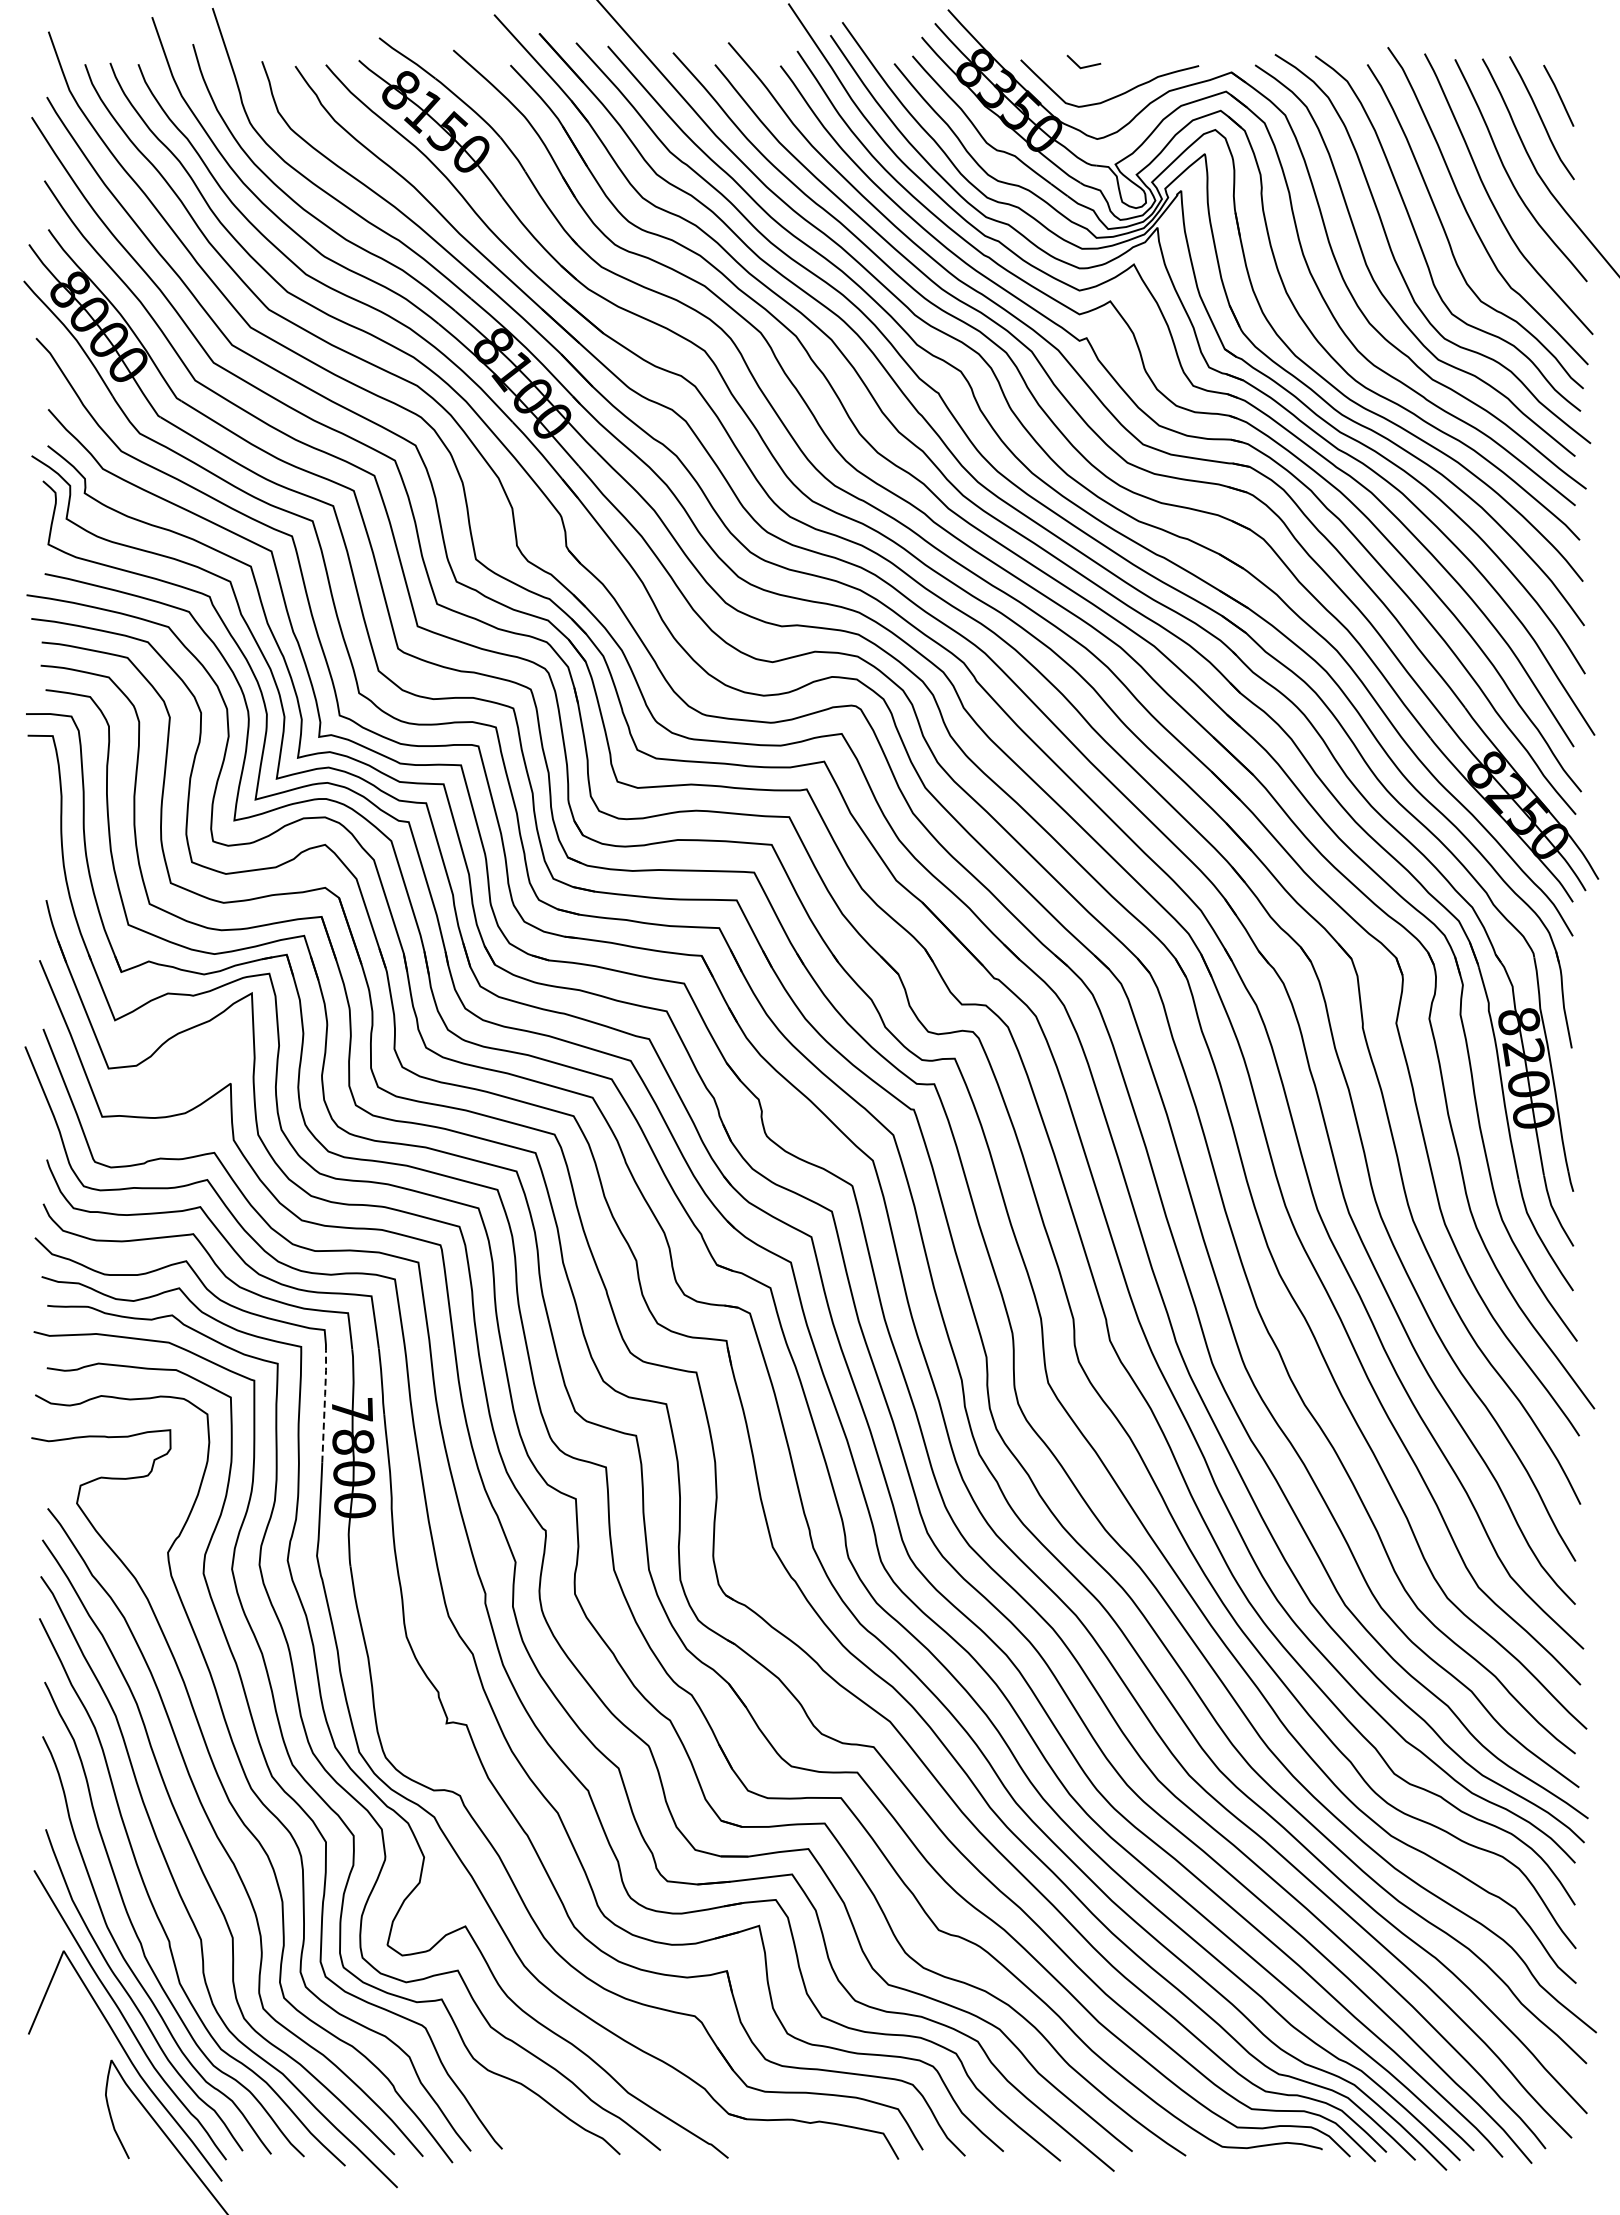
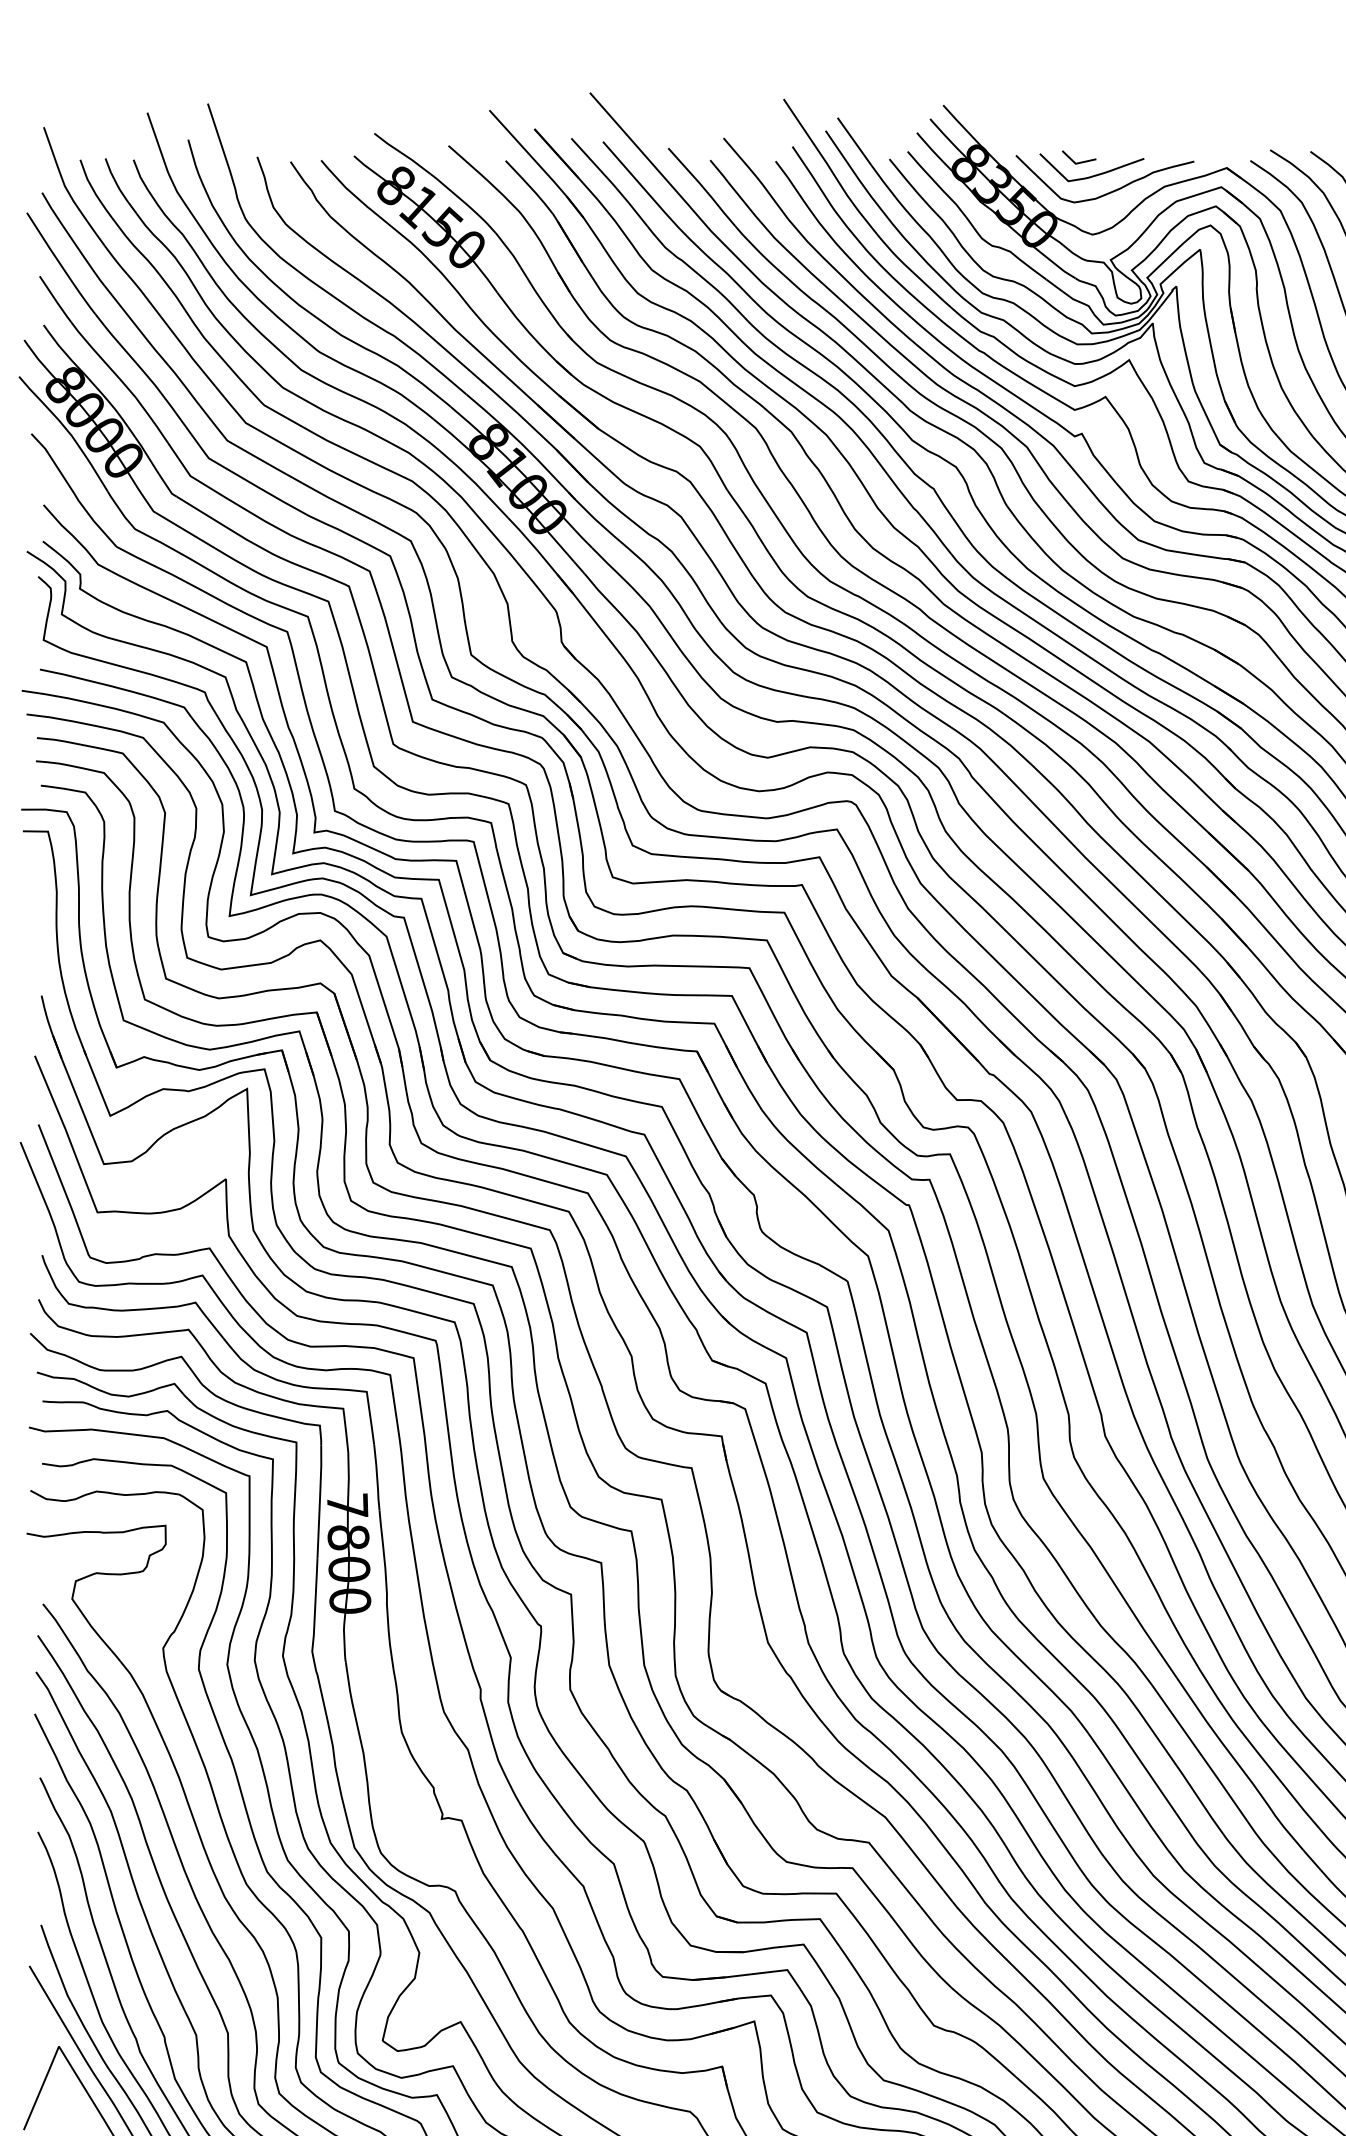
curve: (1098, 79) -> (1093, 175), added
line: (324, 1404) -> (319, 1500), dashed -> solid

